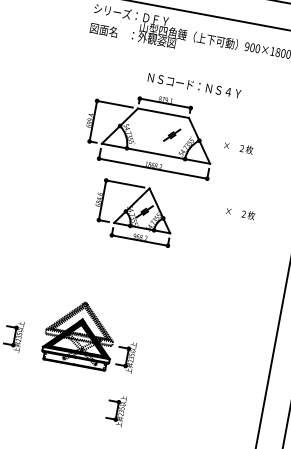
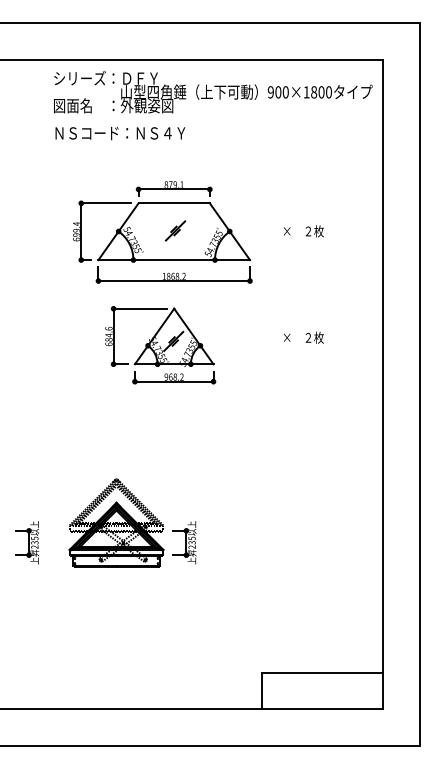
text: (194, 85) -> (120, 133), moved
part: (172, 134) -> (175, 230), moved
text: (238, 147) -> (303, 231), moved
text: (240, 213) -> (303, 337), moved
part: (116, 410) -> (184, 617), removed

